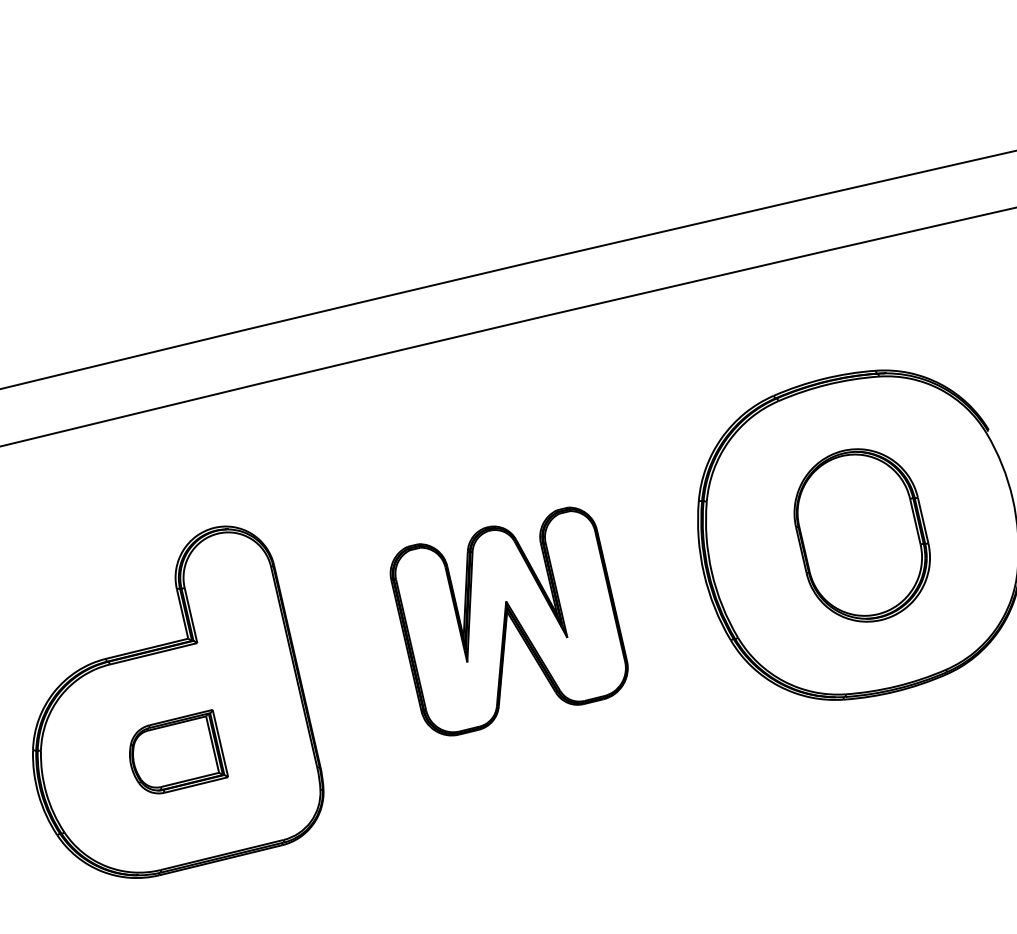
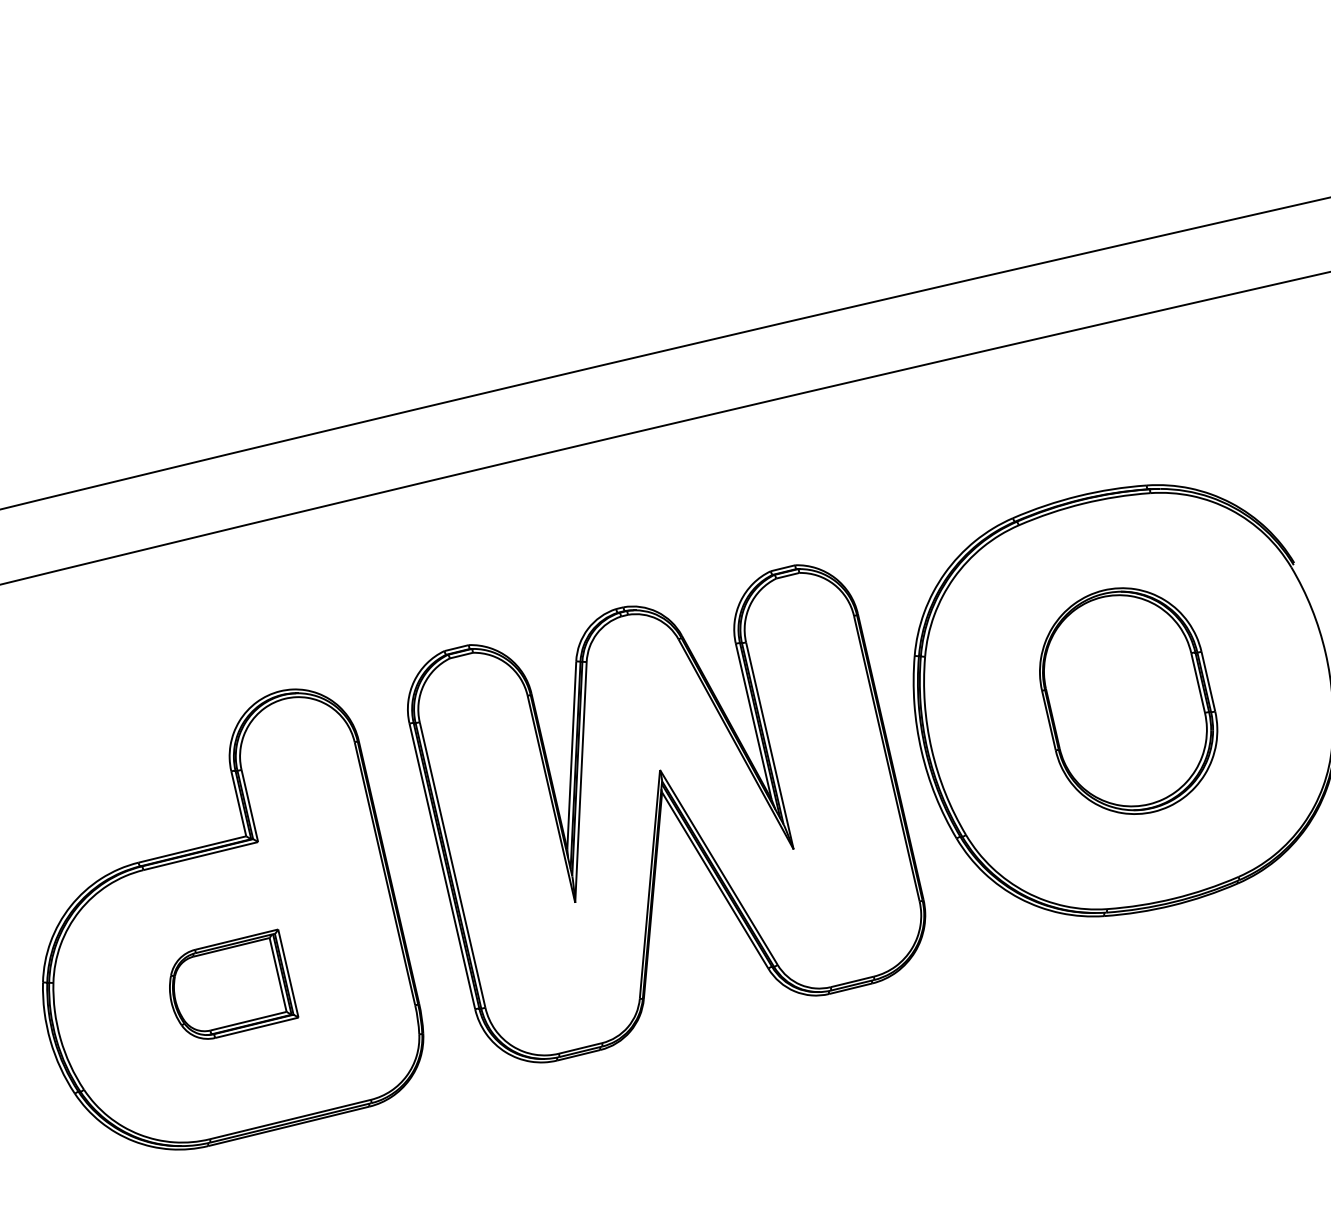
part: (508, 621) -> (665, 813), size x1.67

